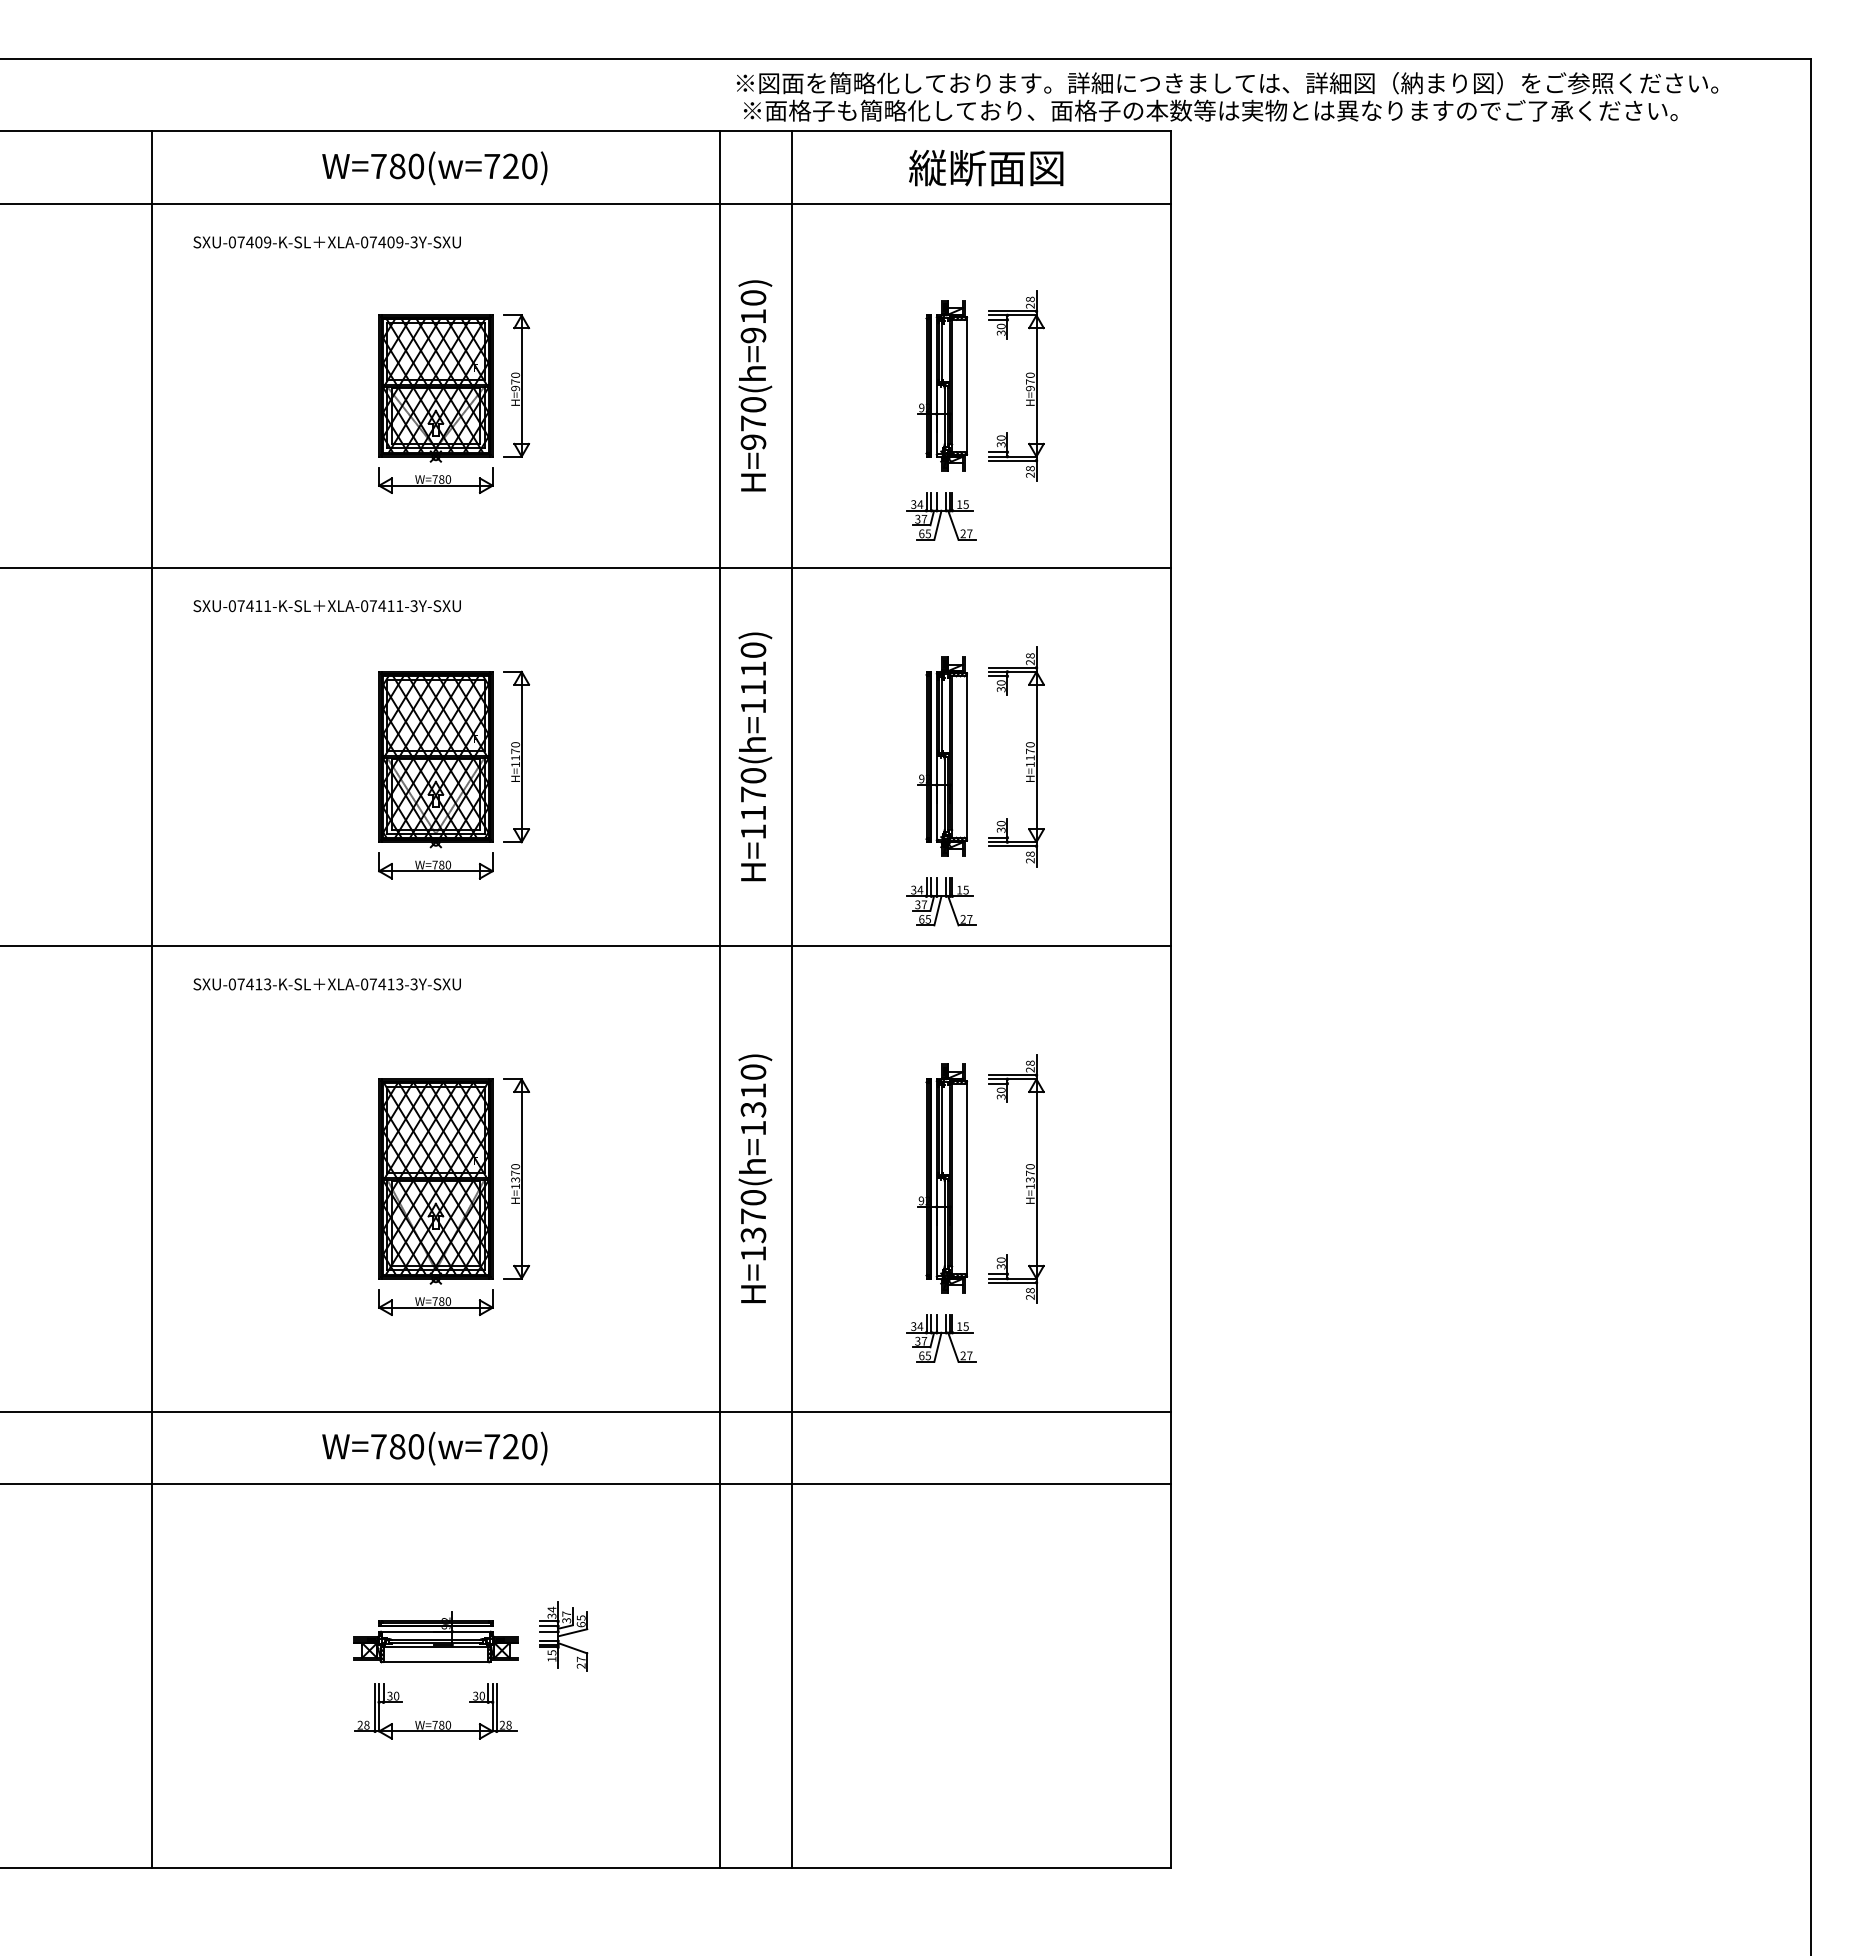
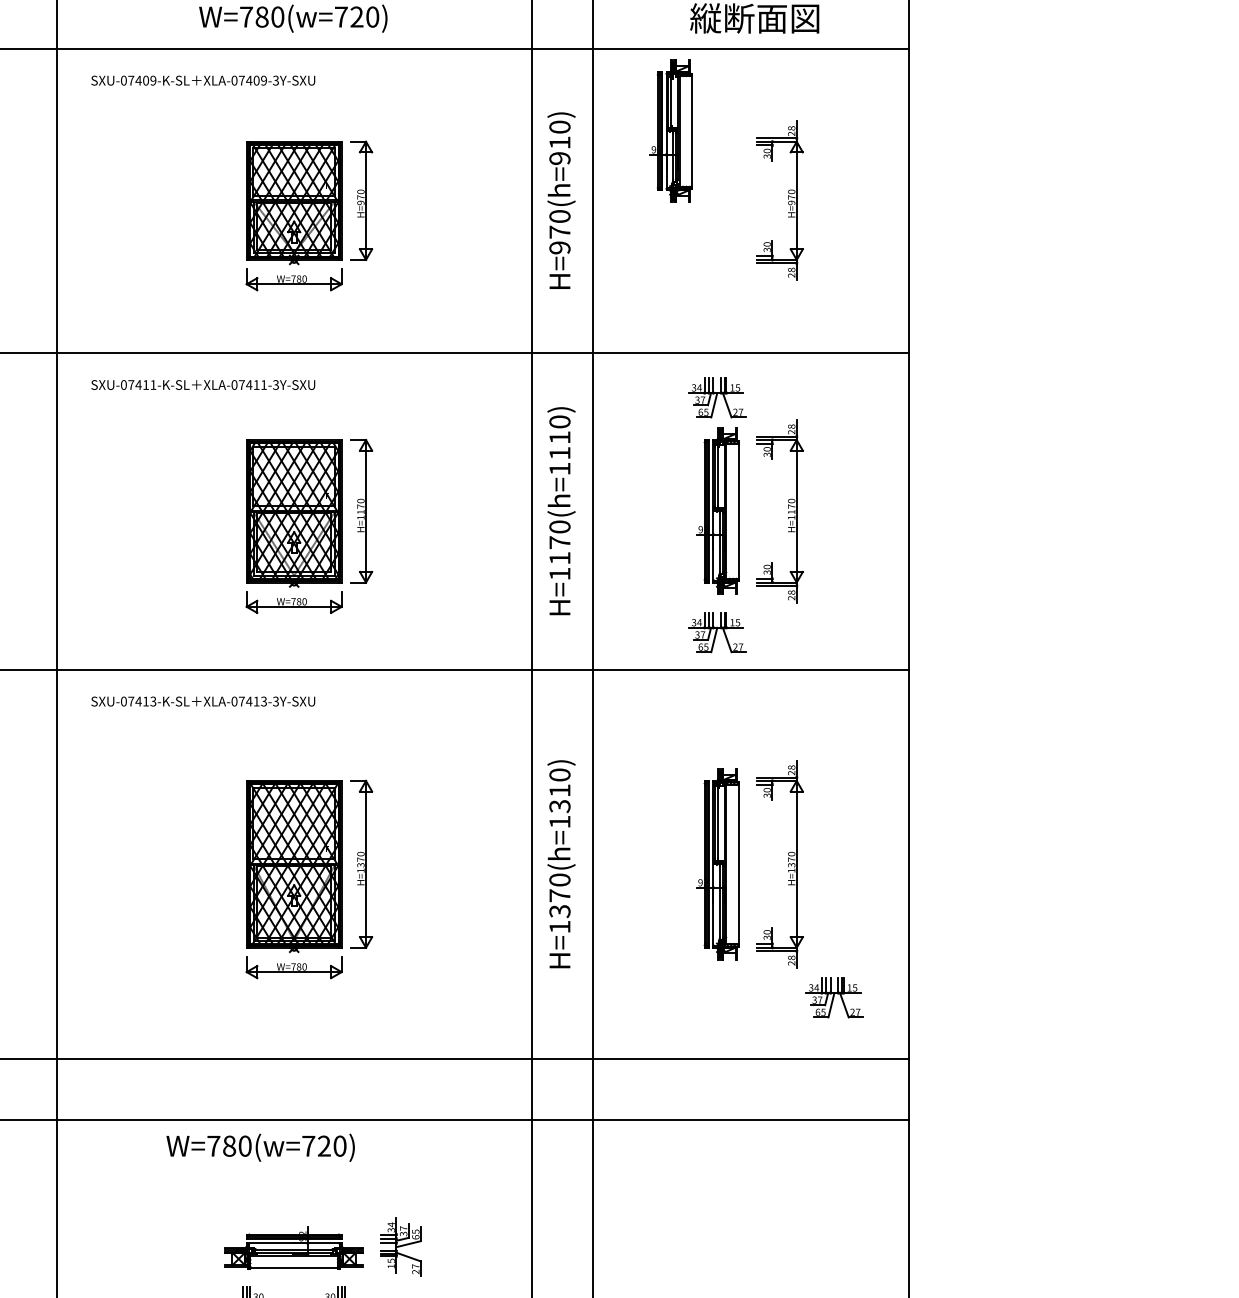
part: (942, 385) -> (671, 130), moved
part: (941, 516) -> (717, 397), moved
part: (941, 1338) -> (834, 997), moved
text: (434, 1448) -> (260, 1147), moved

